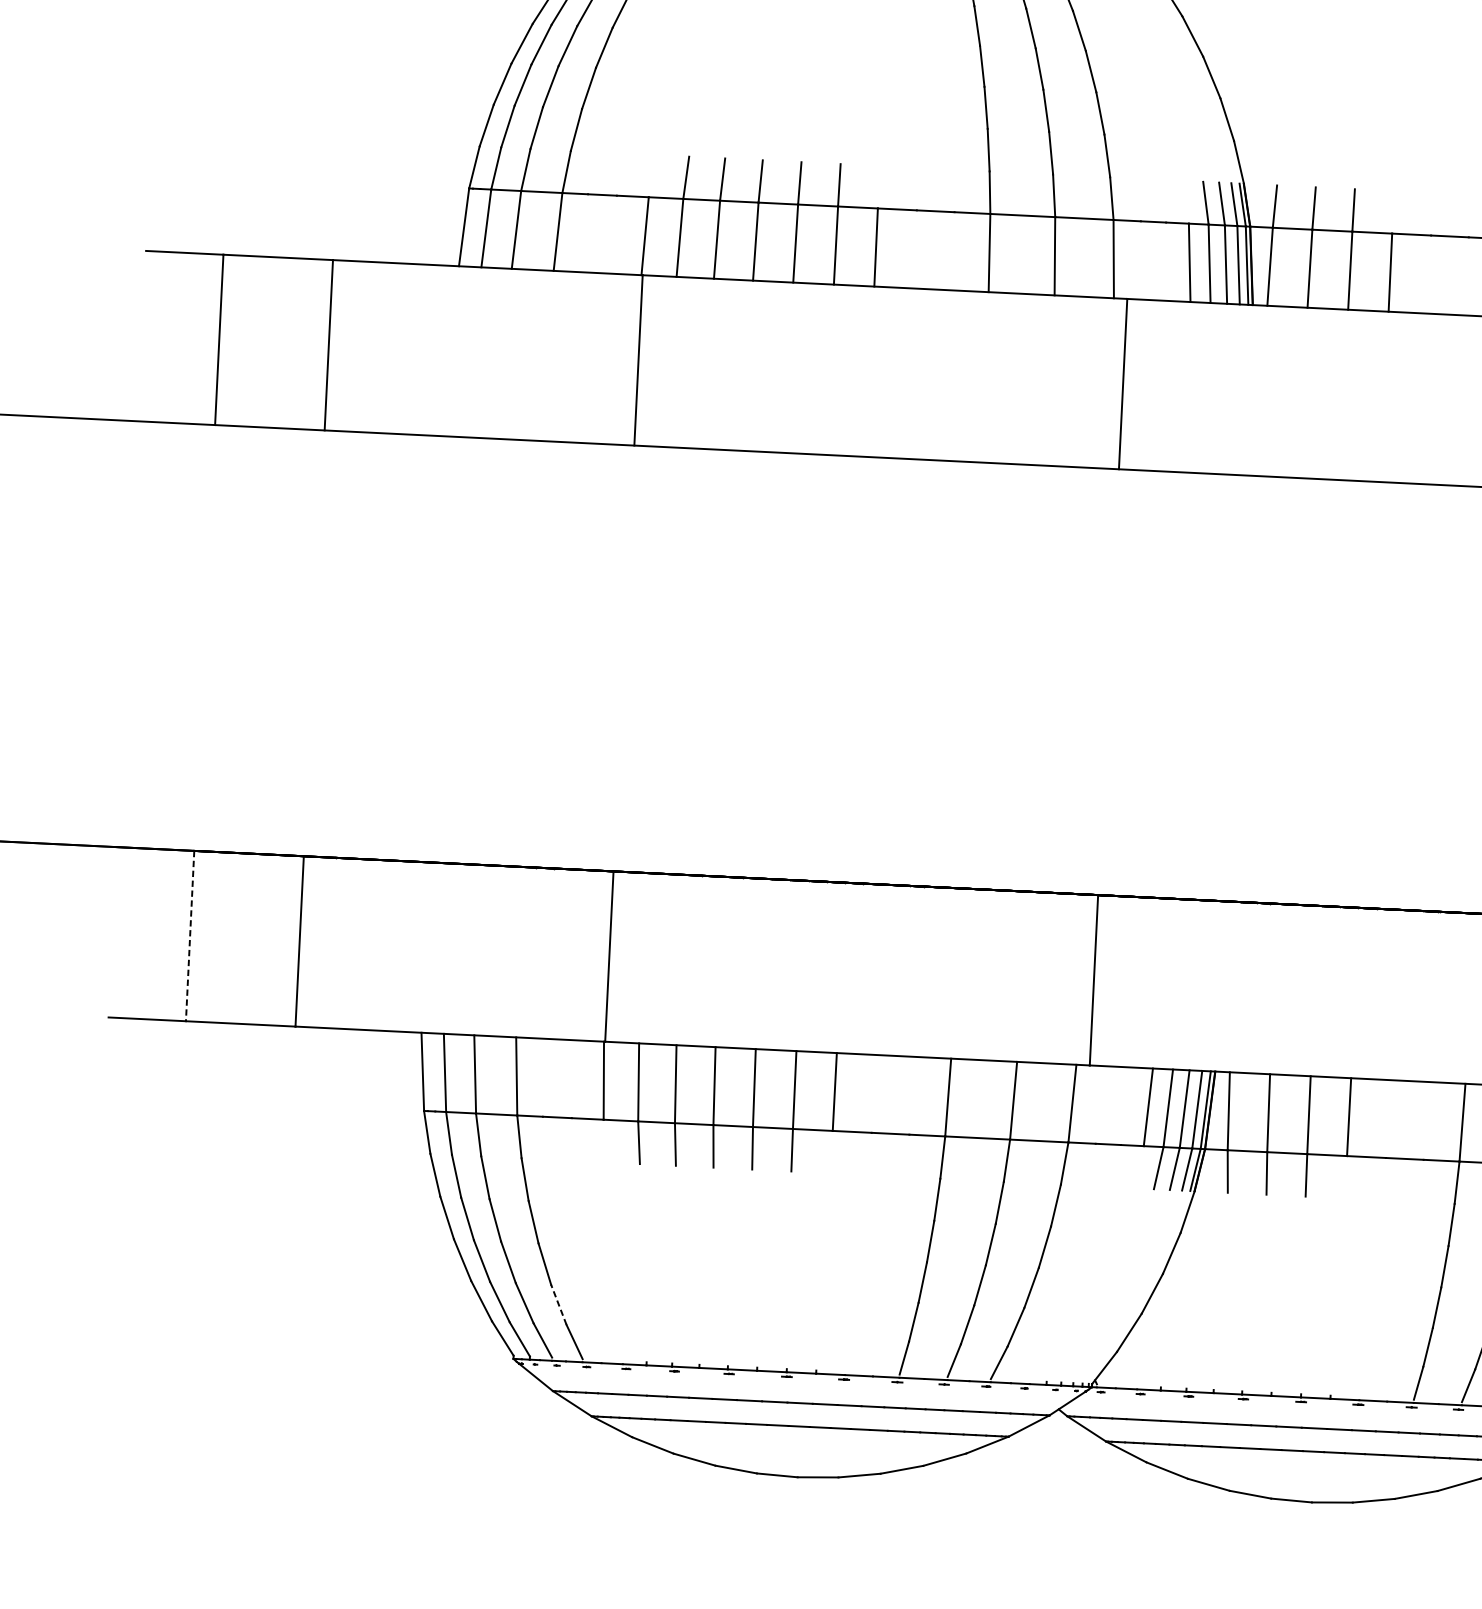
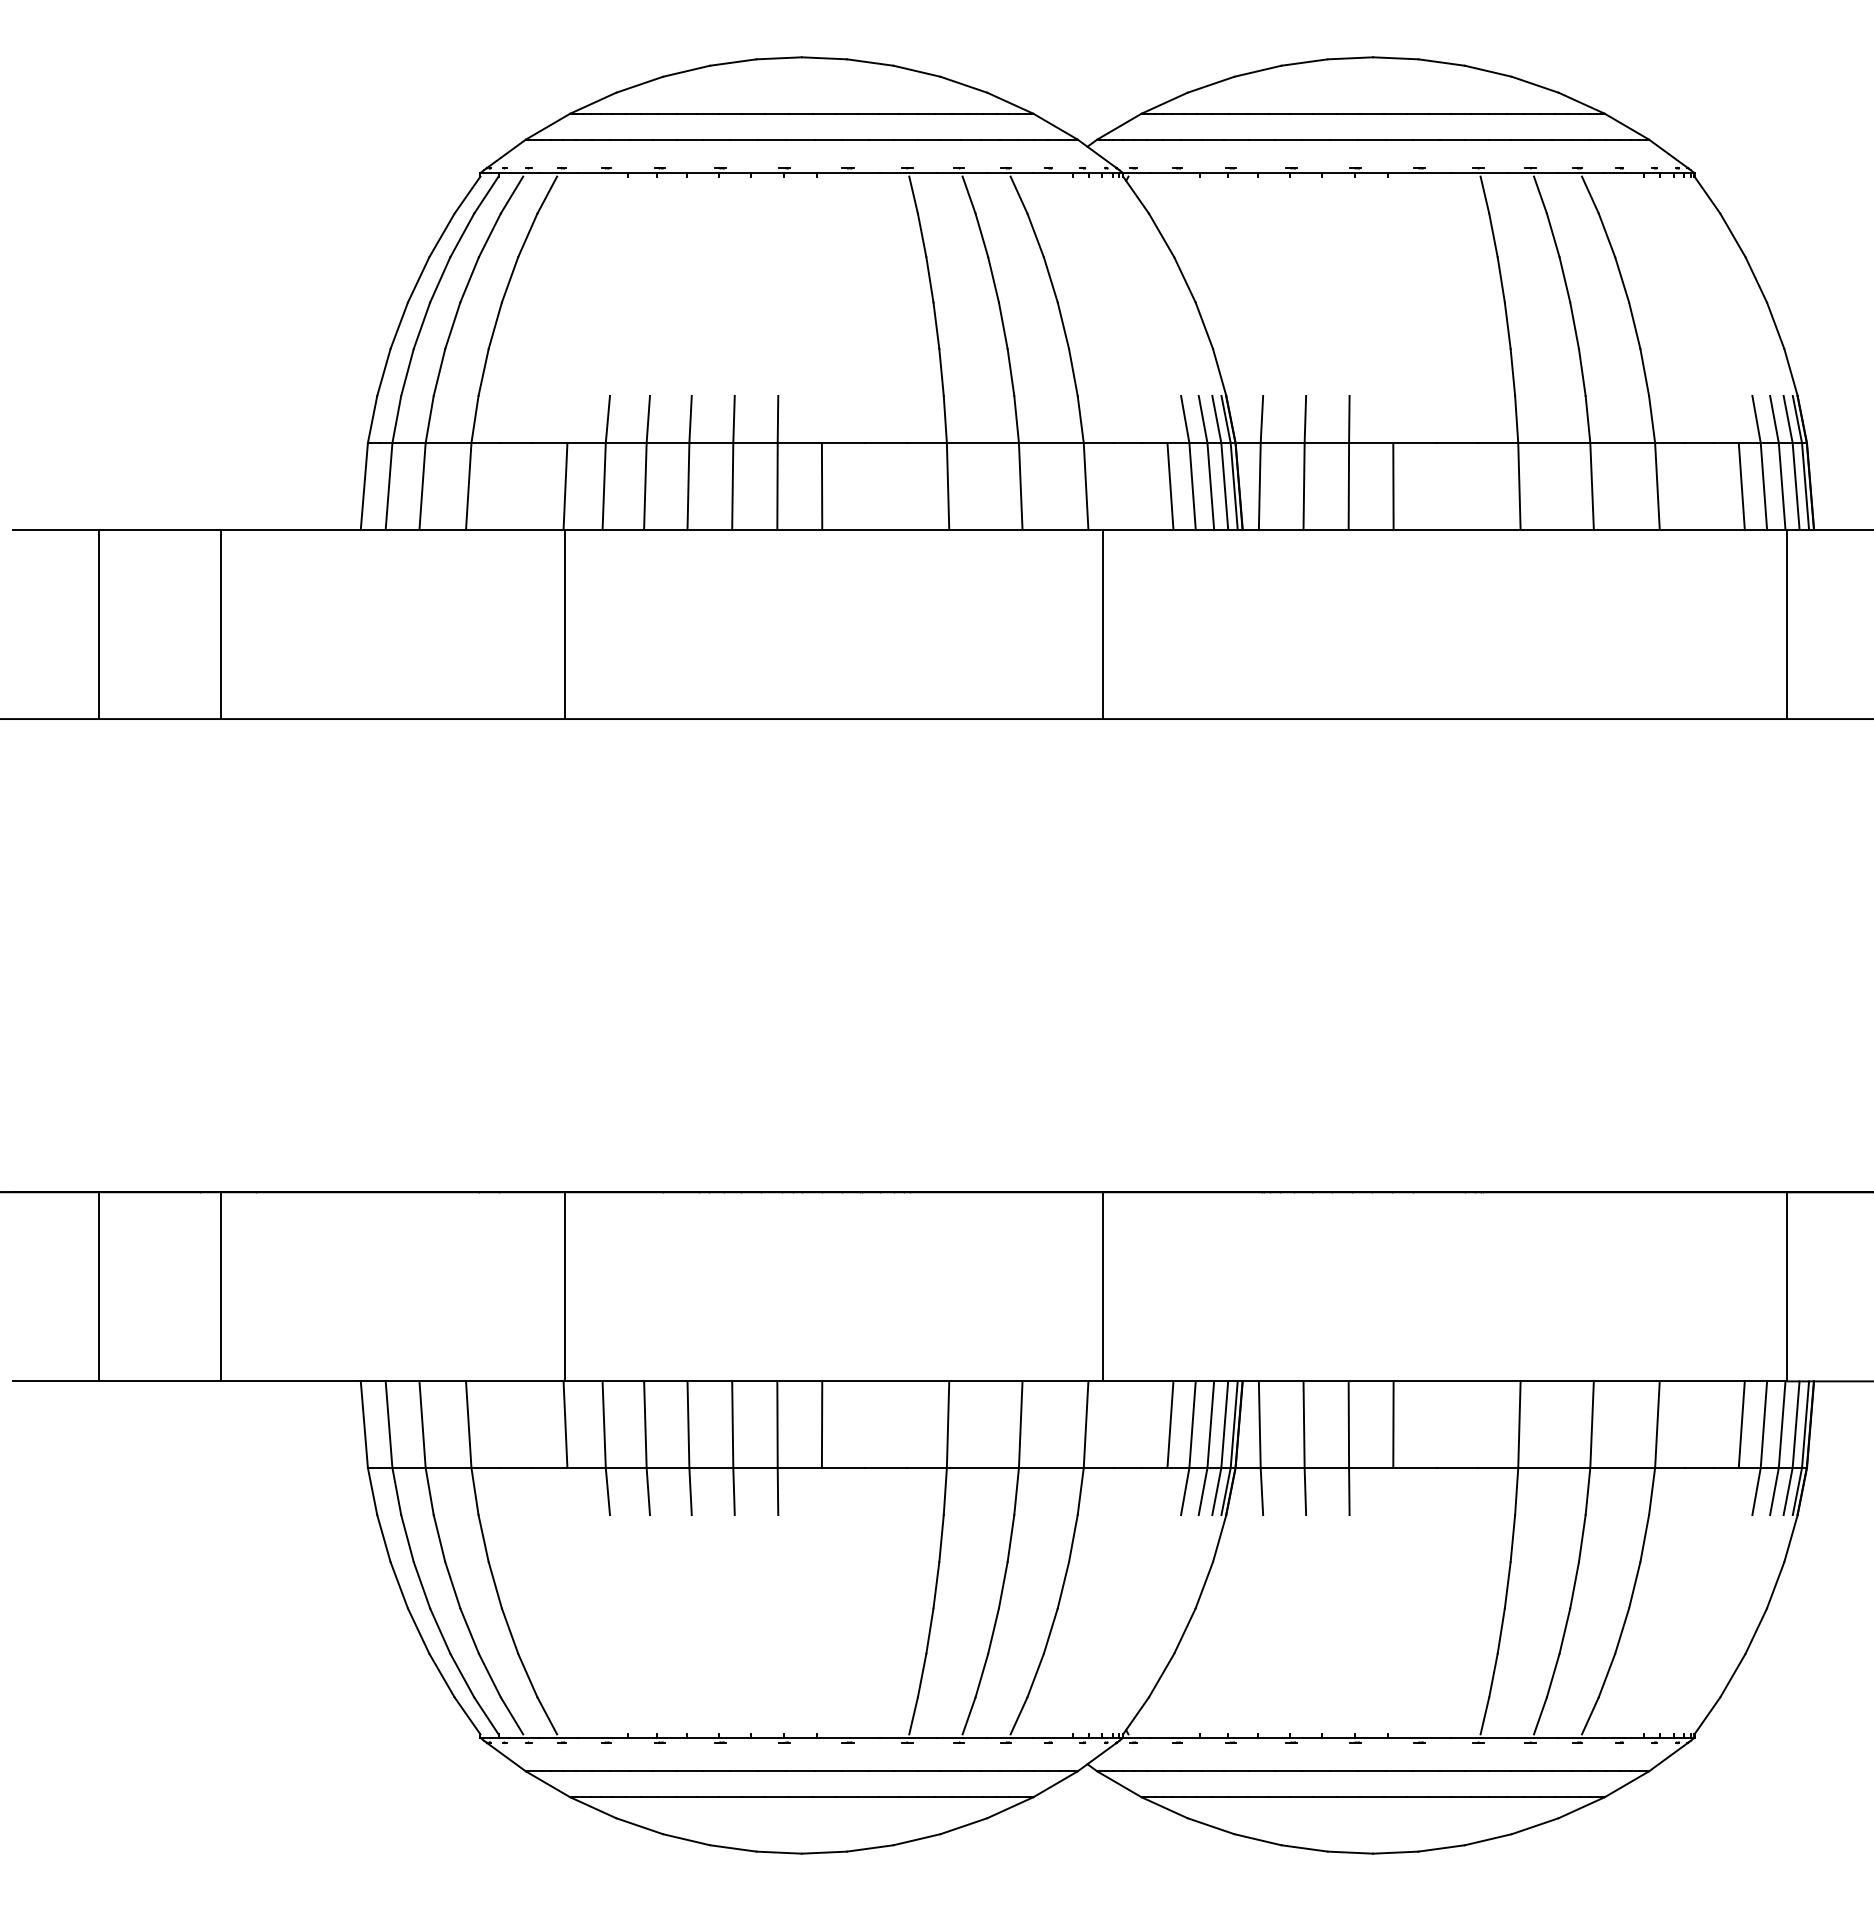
line: (190, 935) -> (99, 1286), dashed -> solid
line: (558, 1304) -> (527, 1675), dashed -> solid

